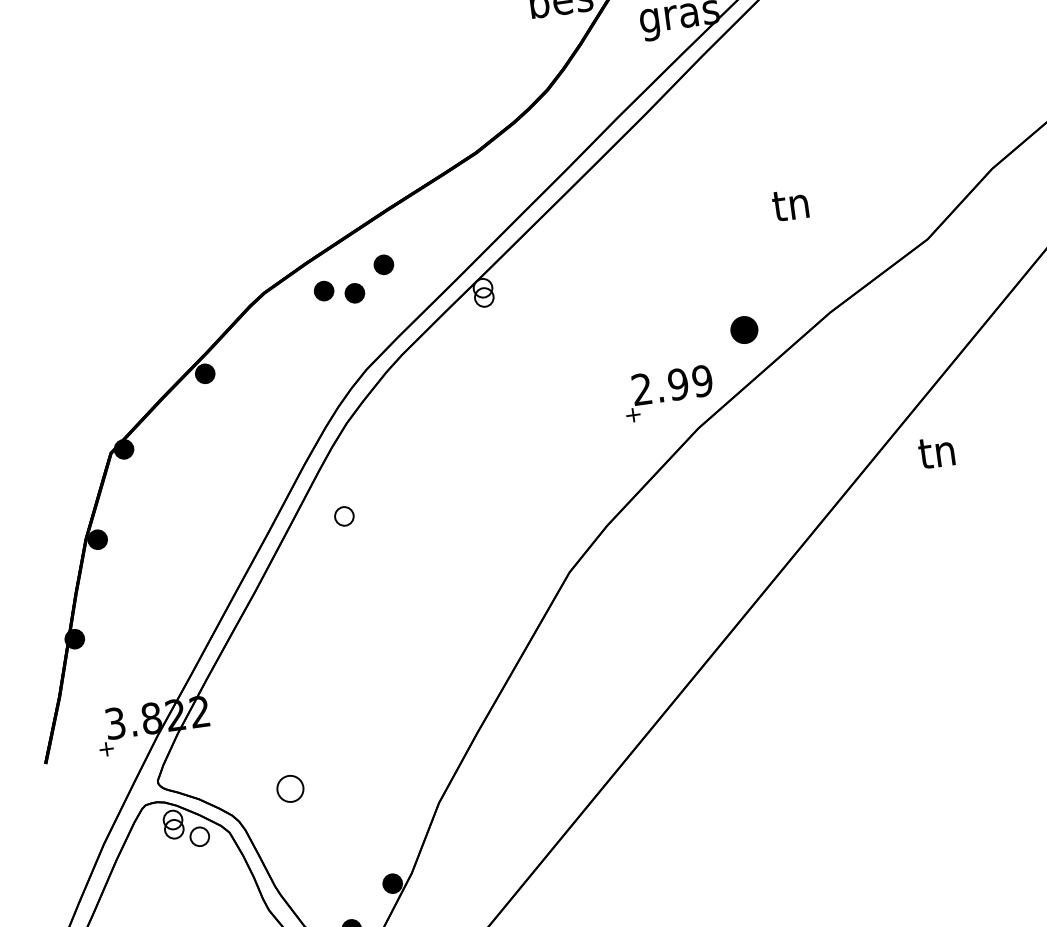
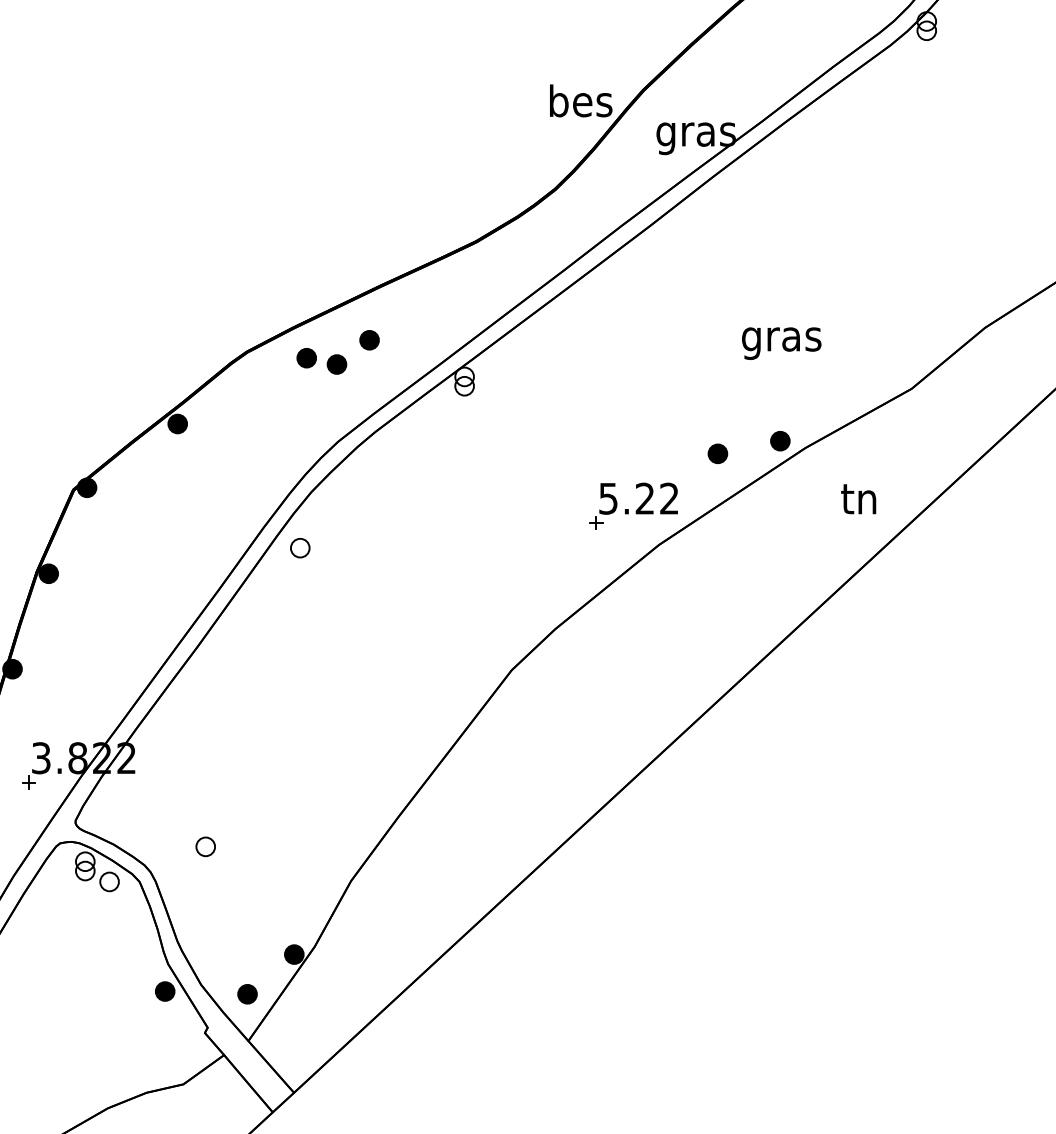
text: (792, 209) -> (781, 340), tn -> gras
part: (804, 309) -> (780, 441), added
part: (743, 329) -> (717, 453), size x0.71
text: (672, 384) -> (639, 498), 2.99 -> 5.22
text: (936, 452) -> (858, 499), moved
part: (344, 516) -> (300, 548), moved
part: (290, 788) -> (205, 846), size x0.71

